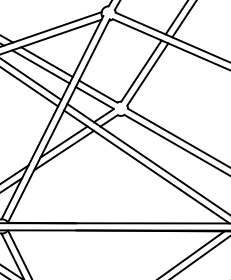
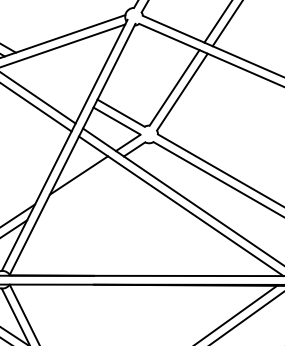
line: (46, 61) -> (57, 76), removed
line: (40, 66) -> (50, 82), removed
line: (63, 150) -> (78, 185), removed

